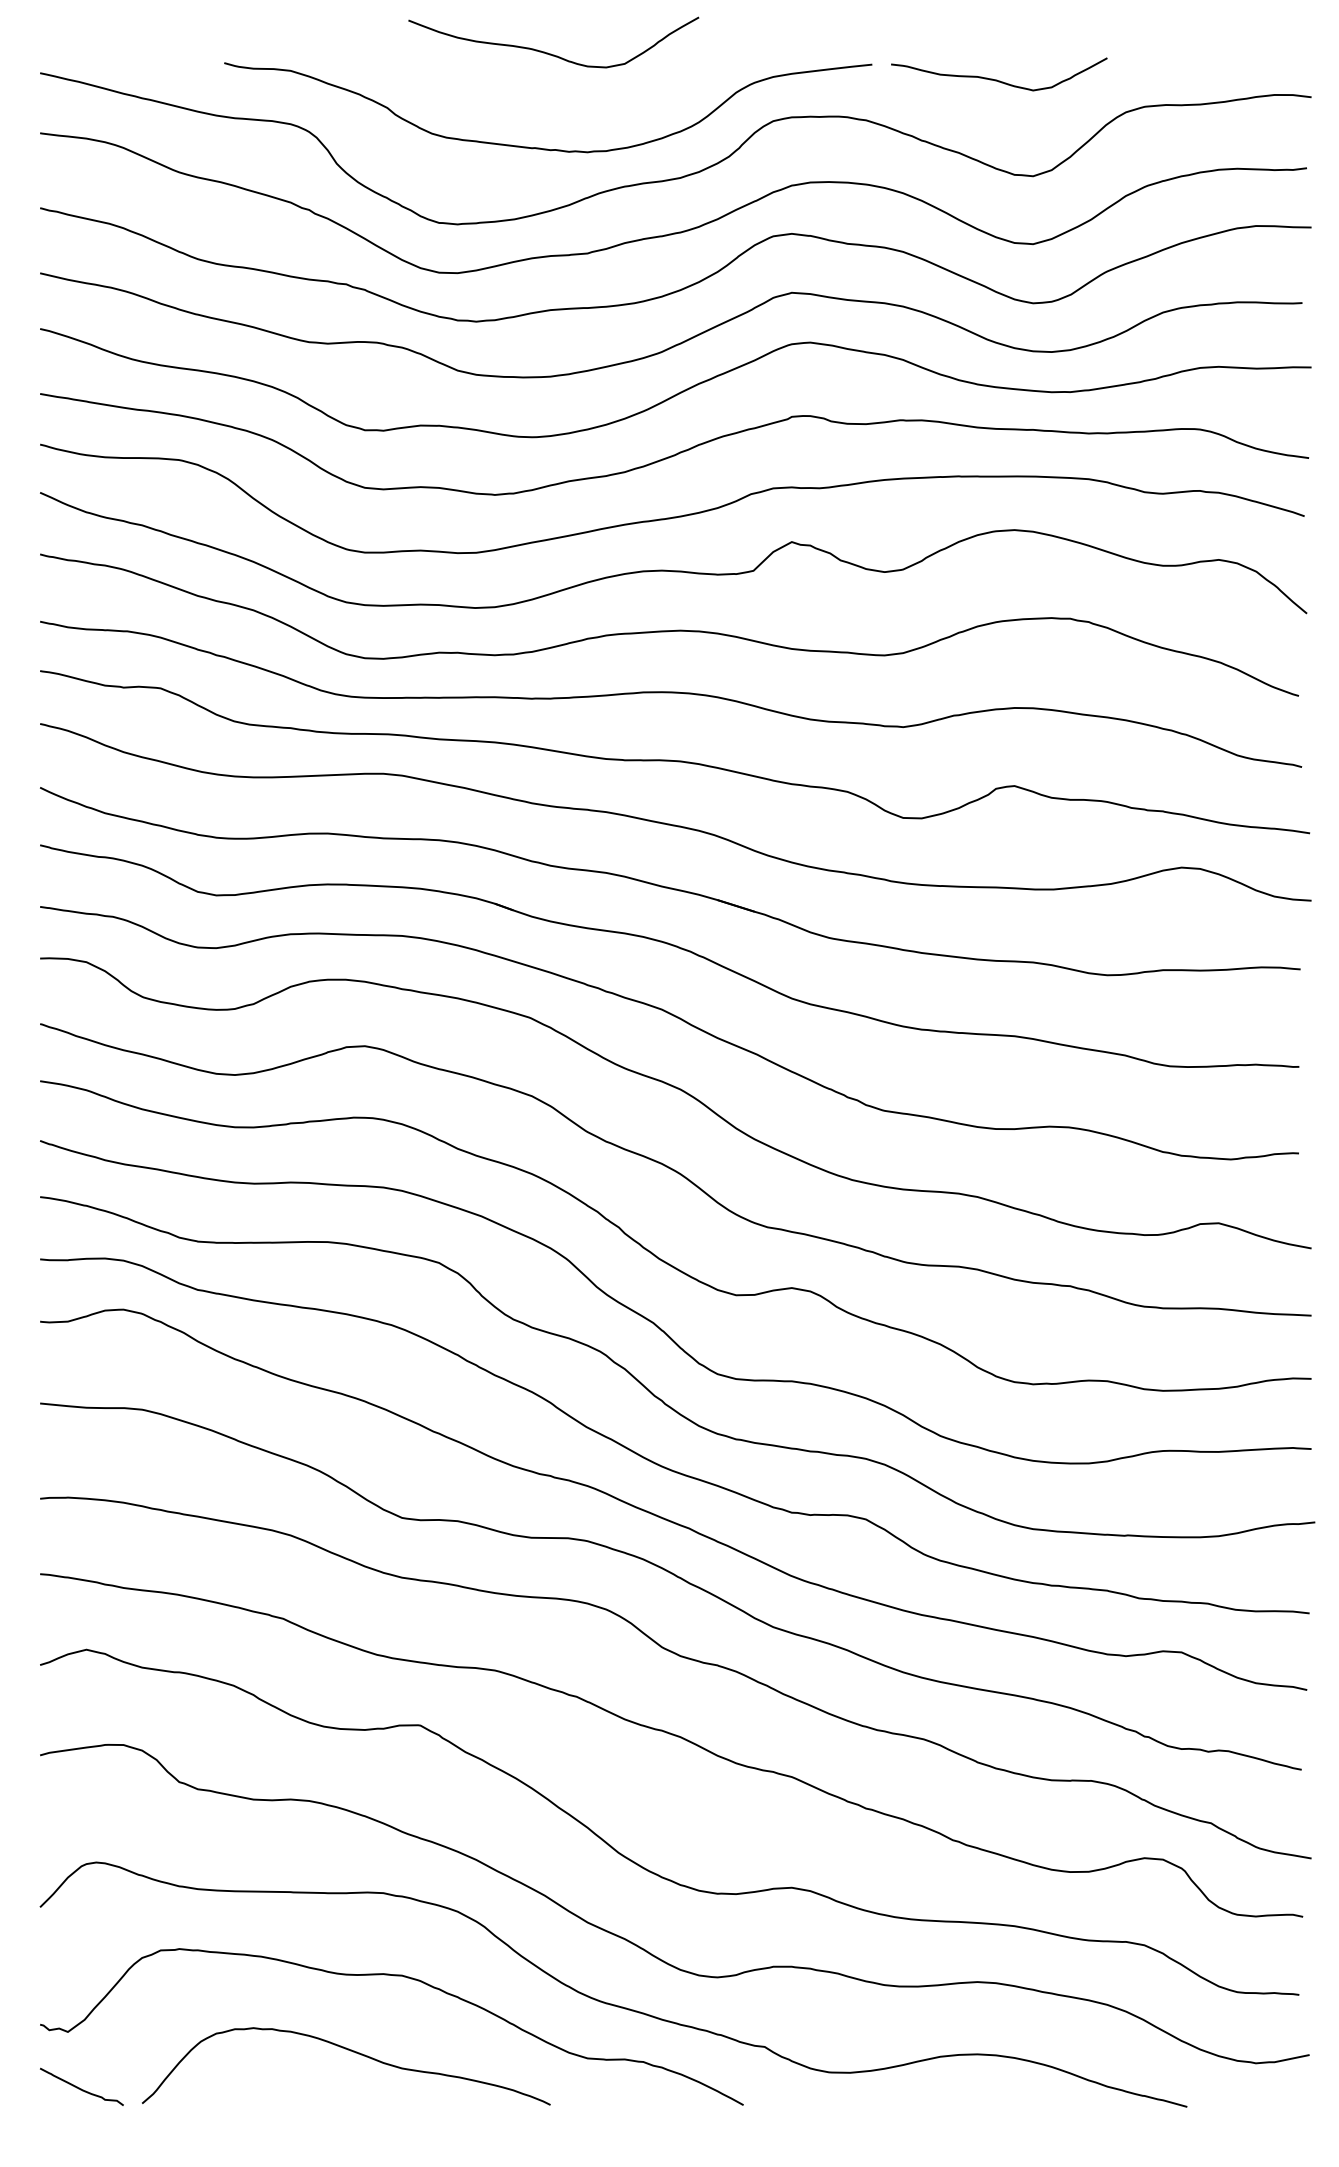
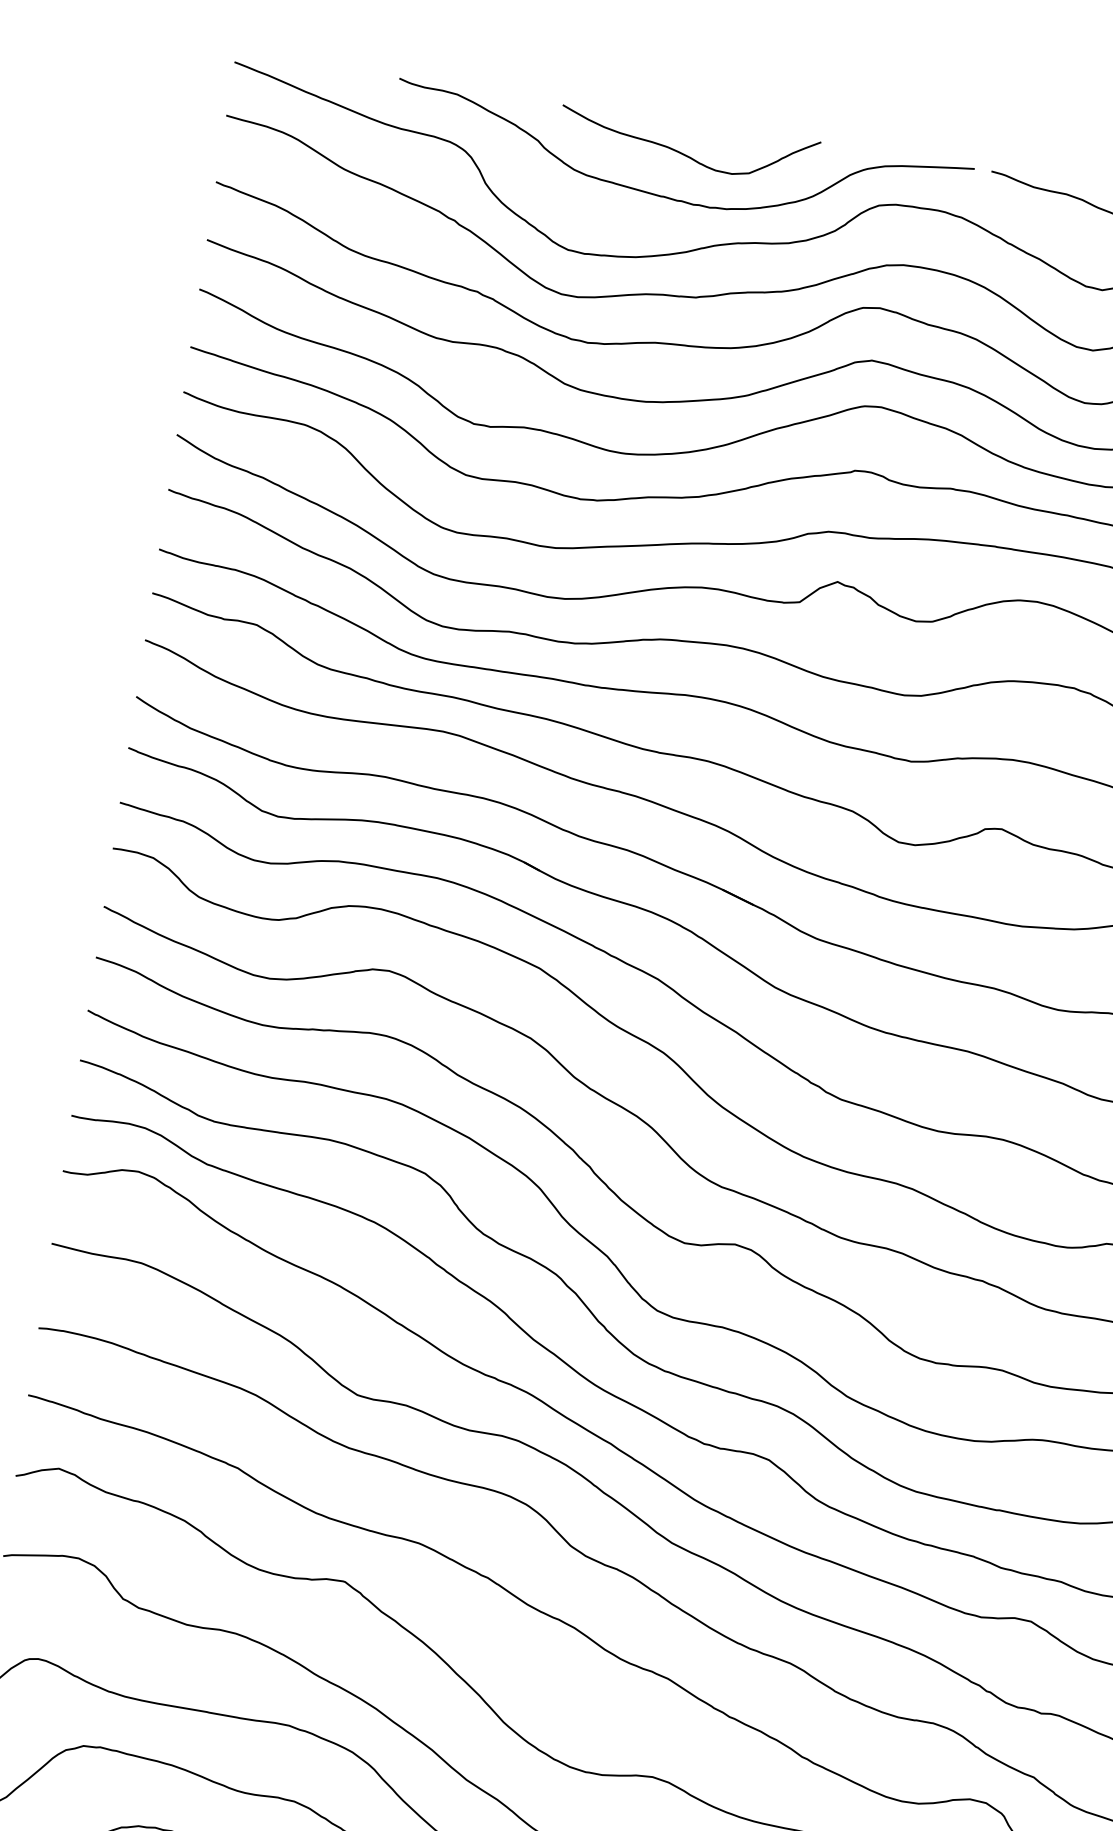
curve: (551, 53) -> (685, 154), moved

